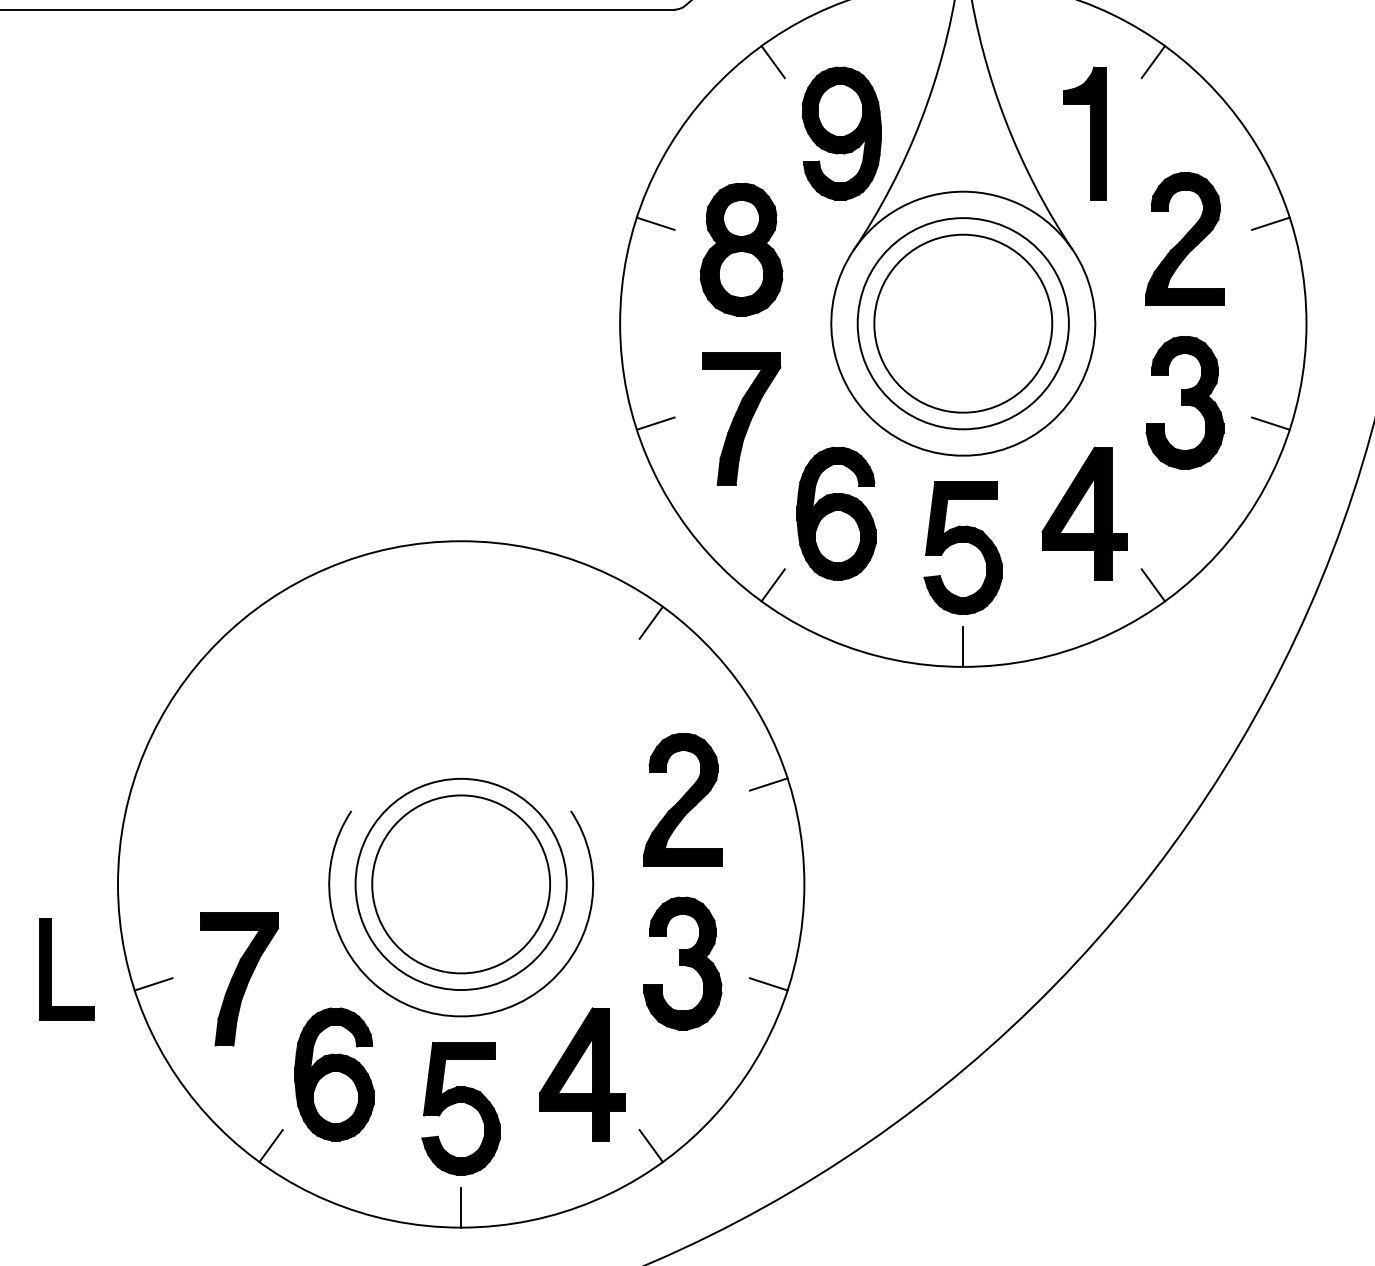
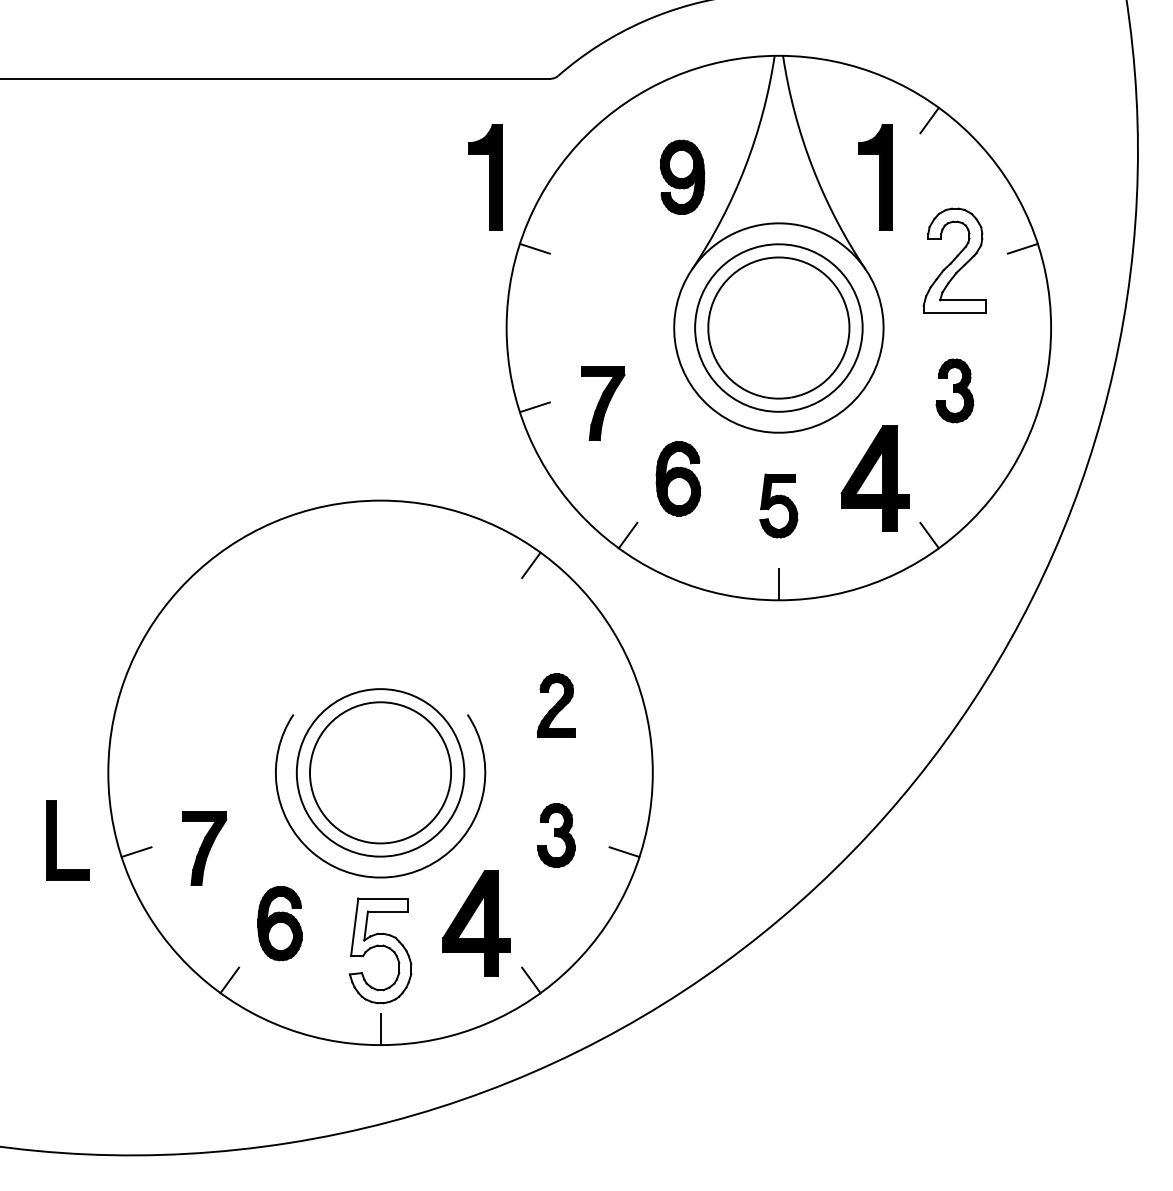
line: (772, 62) -> (627, 120), removed
part: (593, 133) -> (485, 177), added
part: (841, 133) -> (682, 177), size x0.7
fill: (1184, 238) -> (954, 260), removed
part: (740, 249) -> (602, 269), removed
part: (1184, 402) -> (954, 390), size x0.6
part: (740, 418) -> (602, 403), size x0.7
line: (1270, 423) -> (1022, 407), removed
part: (836, 513) -> (678, 478), size x0.7
part: (962, 547) -> (778, 505), size x0.6
line: (768, 784) -> (624, 693), removed
part: (682, 799) -> (556, 705), size x0.6
part: (682, 963) -> (556, 835), size x0.6
part: (239, 979) -> (204, 848), size x0.7
part: (333, 1074) -> (279, 923), size x0.7
fill: (461, 1108) -> (380, 950), removed

